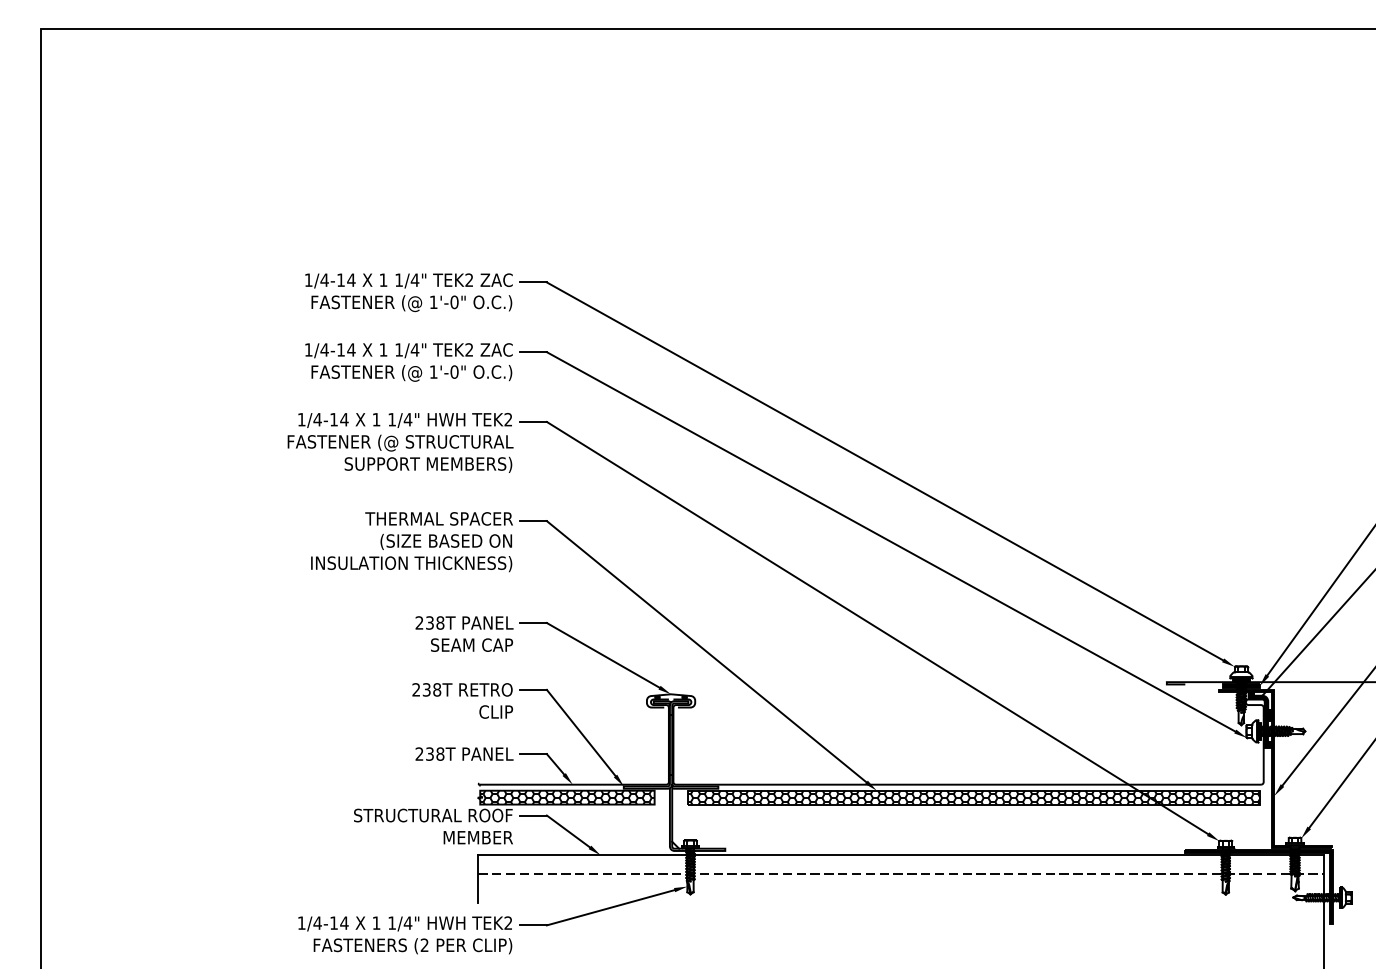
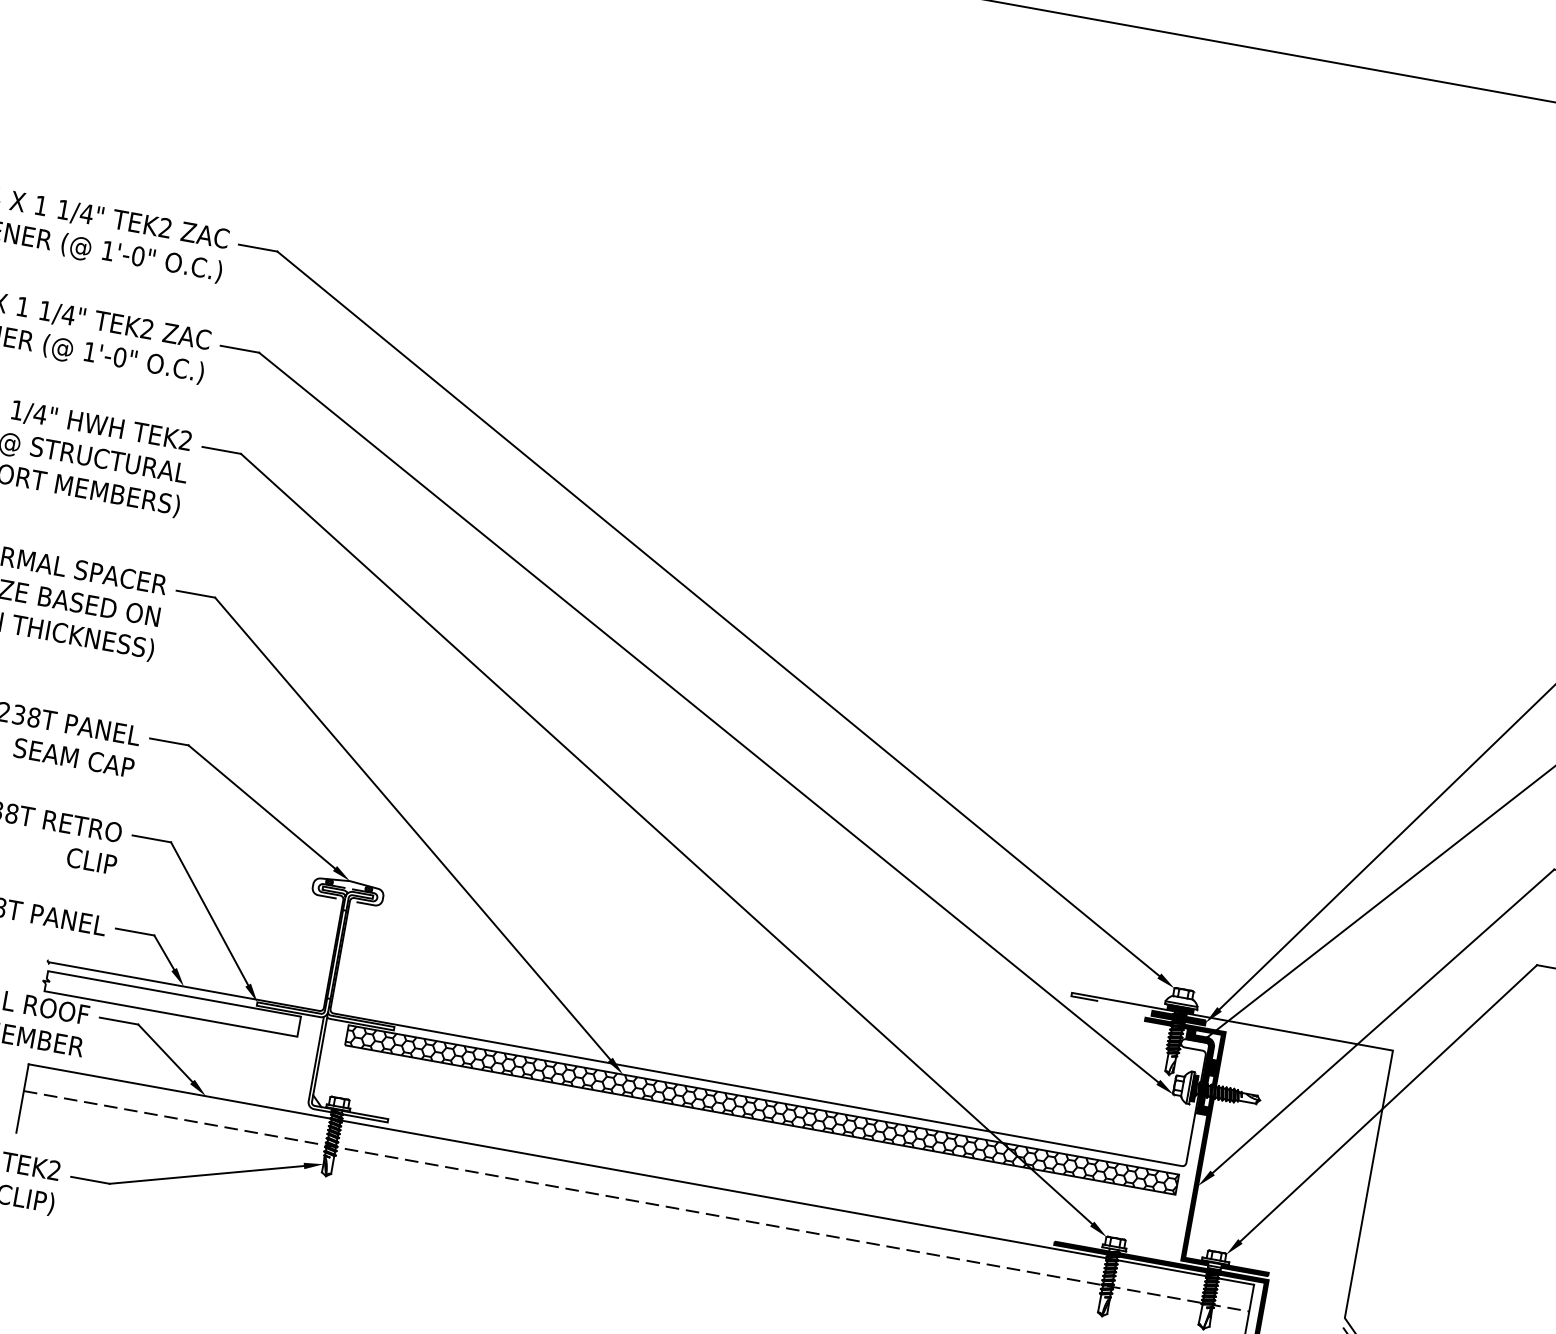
hatch: (567, 797) -> (172, 1003), removed

